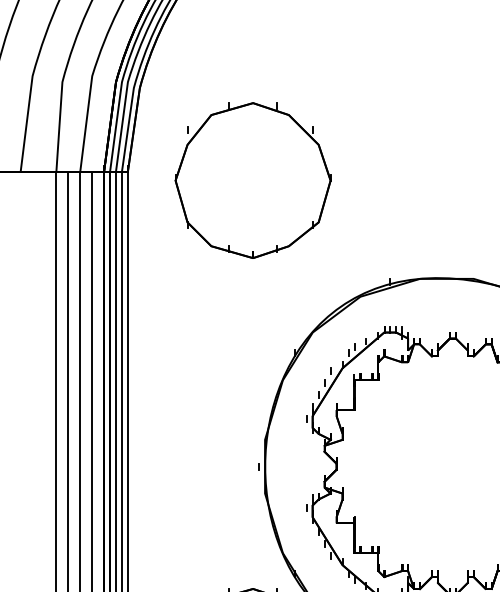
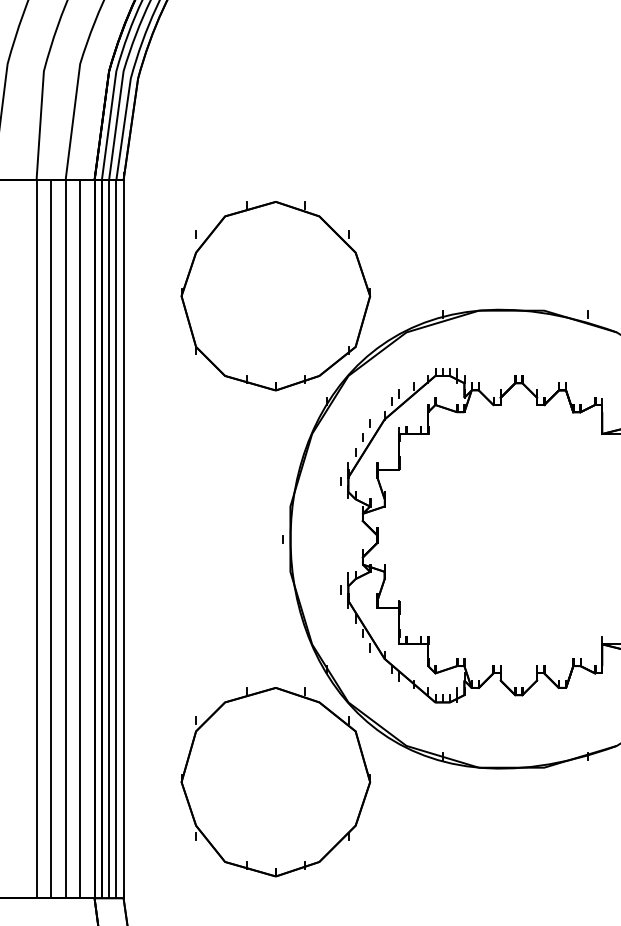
part: (252, 180) -> (275, 296), moved

